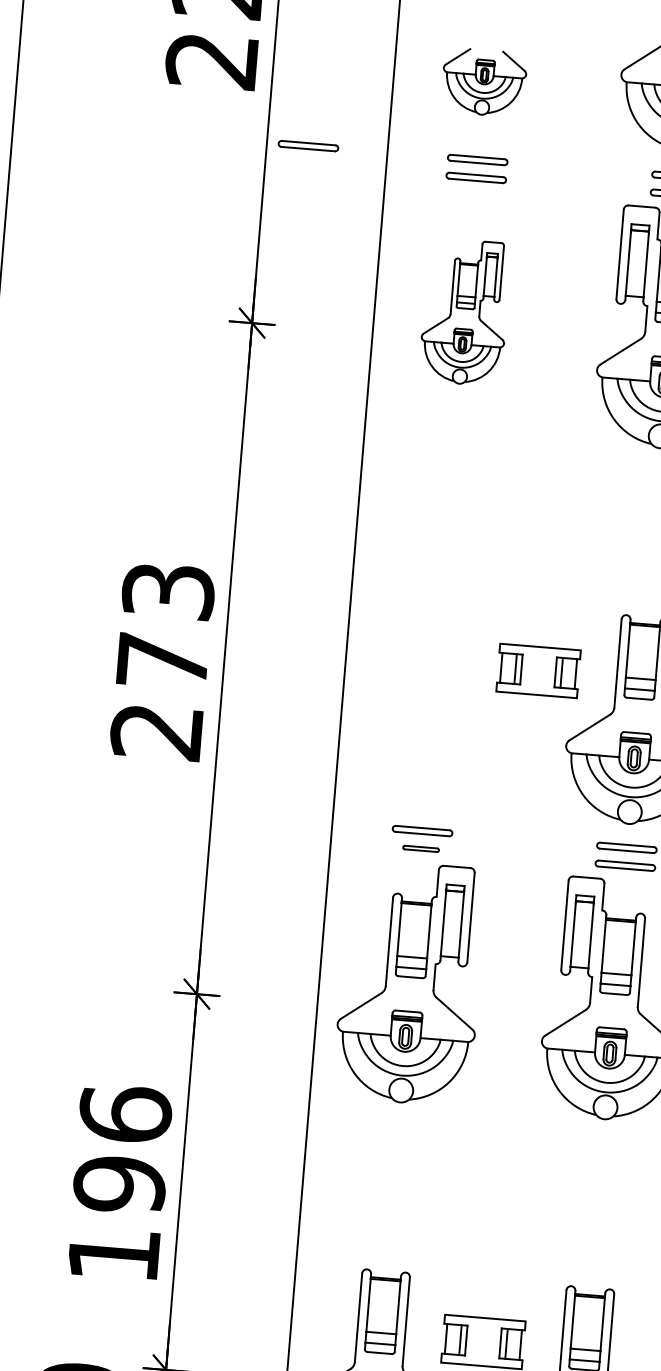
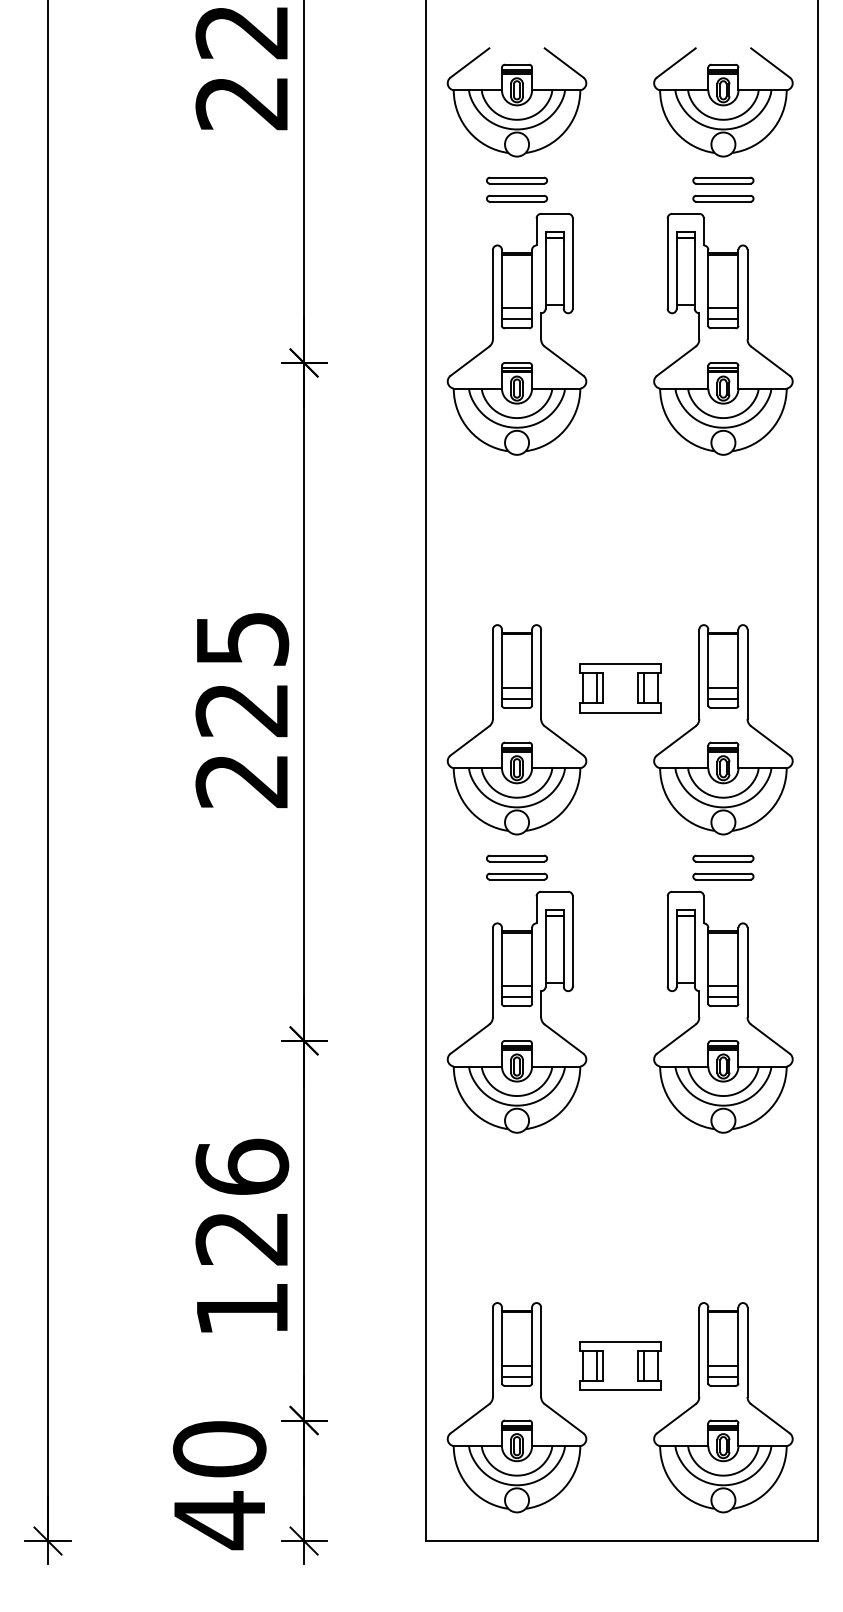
part: (483, 82) -> (516, 102), size x1.67
part: (307, 145) -> (345, 180), removed
part: (464, 312) -> (516, 334), size x1.67
text: (164, 626) -> (241, 674), 273 -> 225
part: (432, 703) -> (516, 729), added
part: (420, 848) -> (516, 876), size x1.67
text: (119, 1184) -> (242, 1238), 196 -> 126

